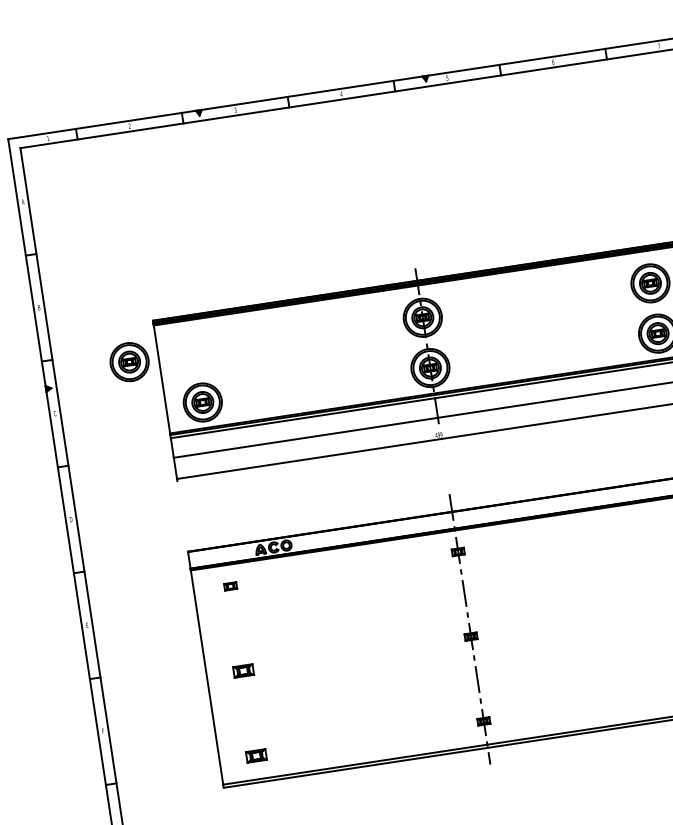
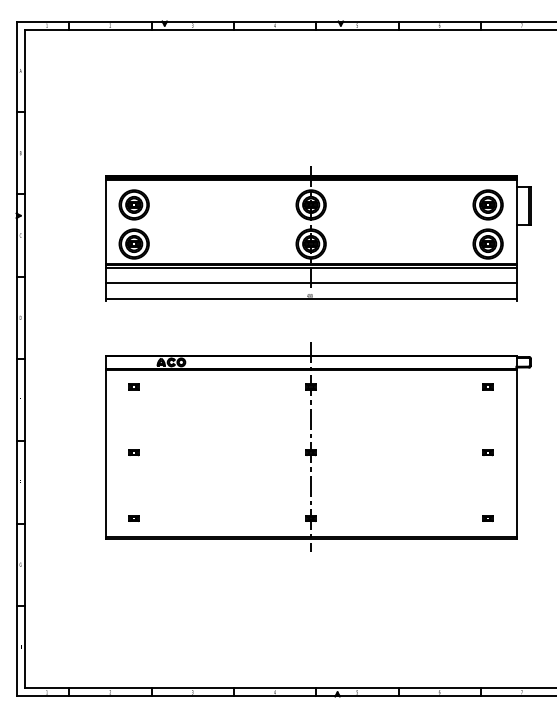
part: (128, 361) -> (133, 204), moved
part: (242, 670) -> (133, 452), size x0.62
part: (255, 755) -> (133, 518), size x0.62

